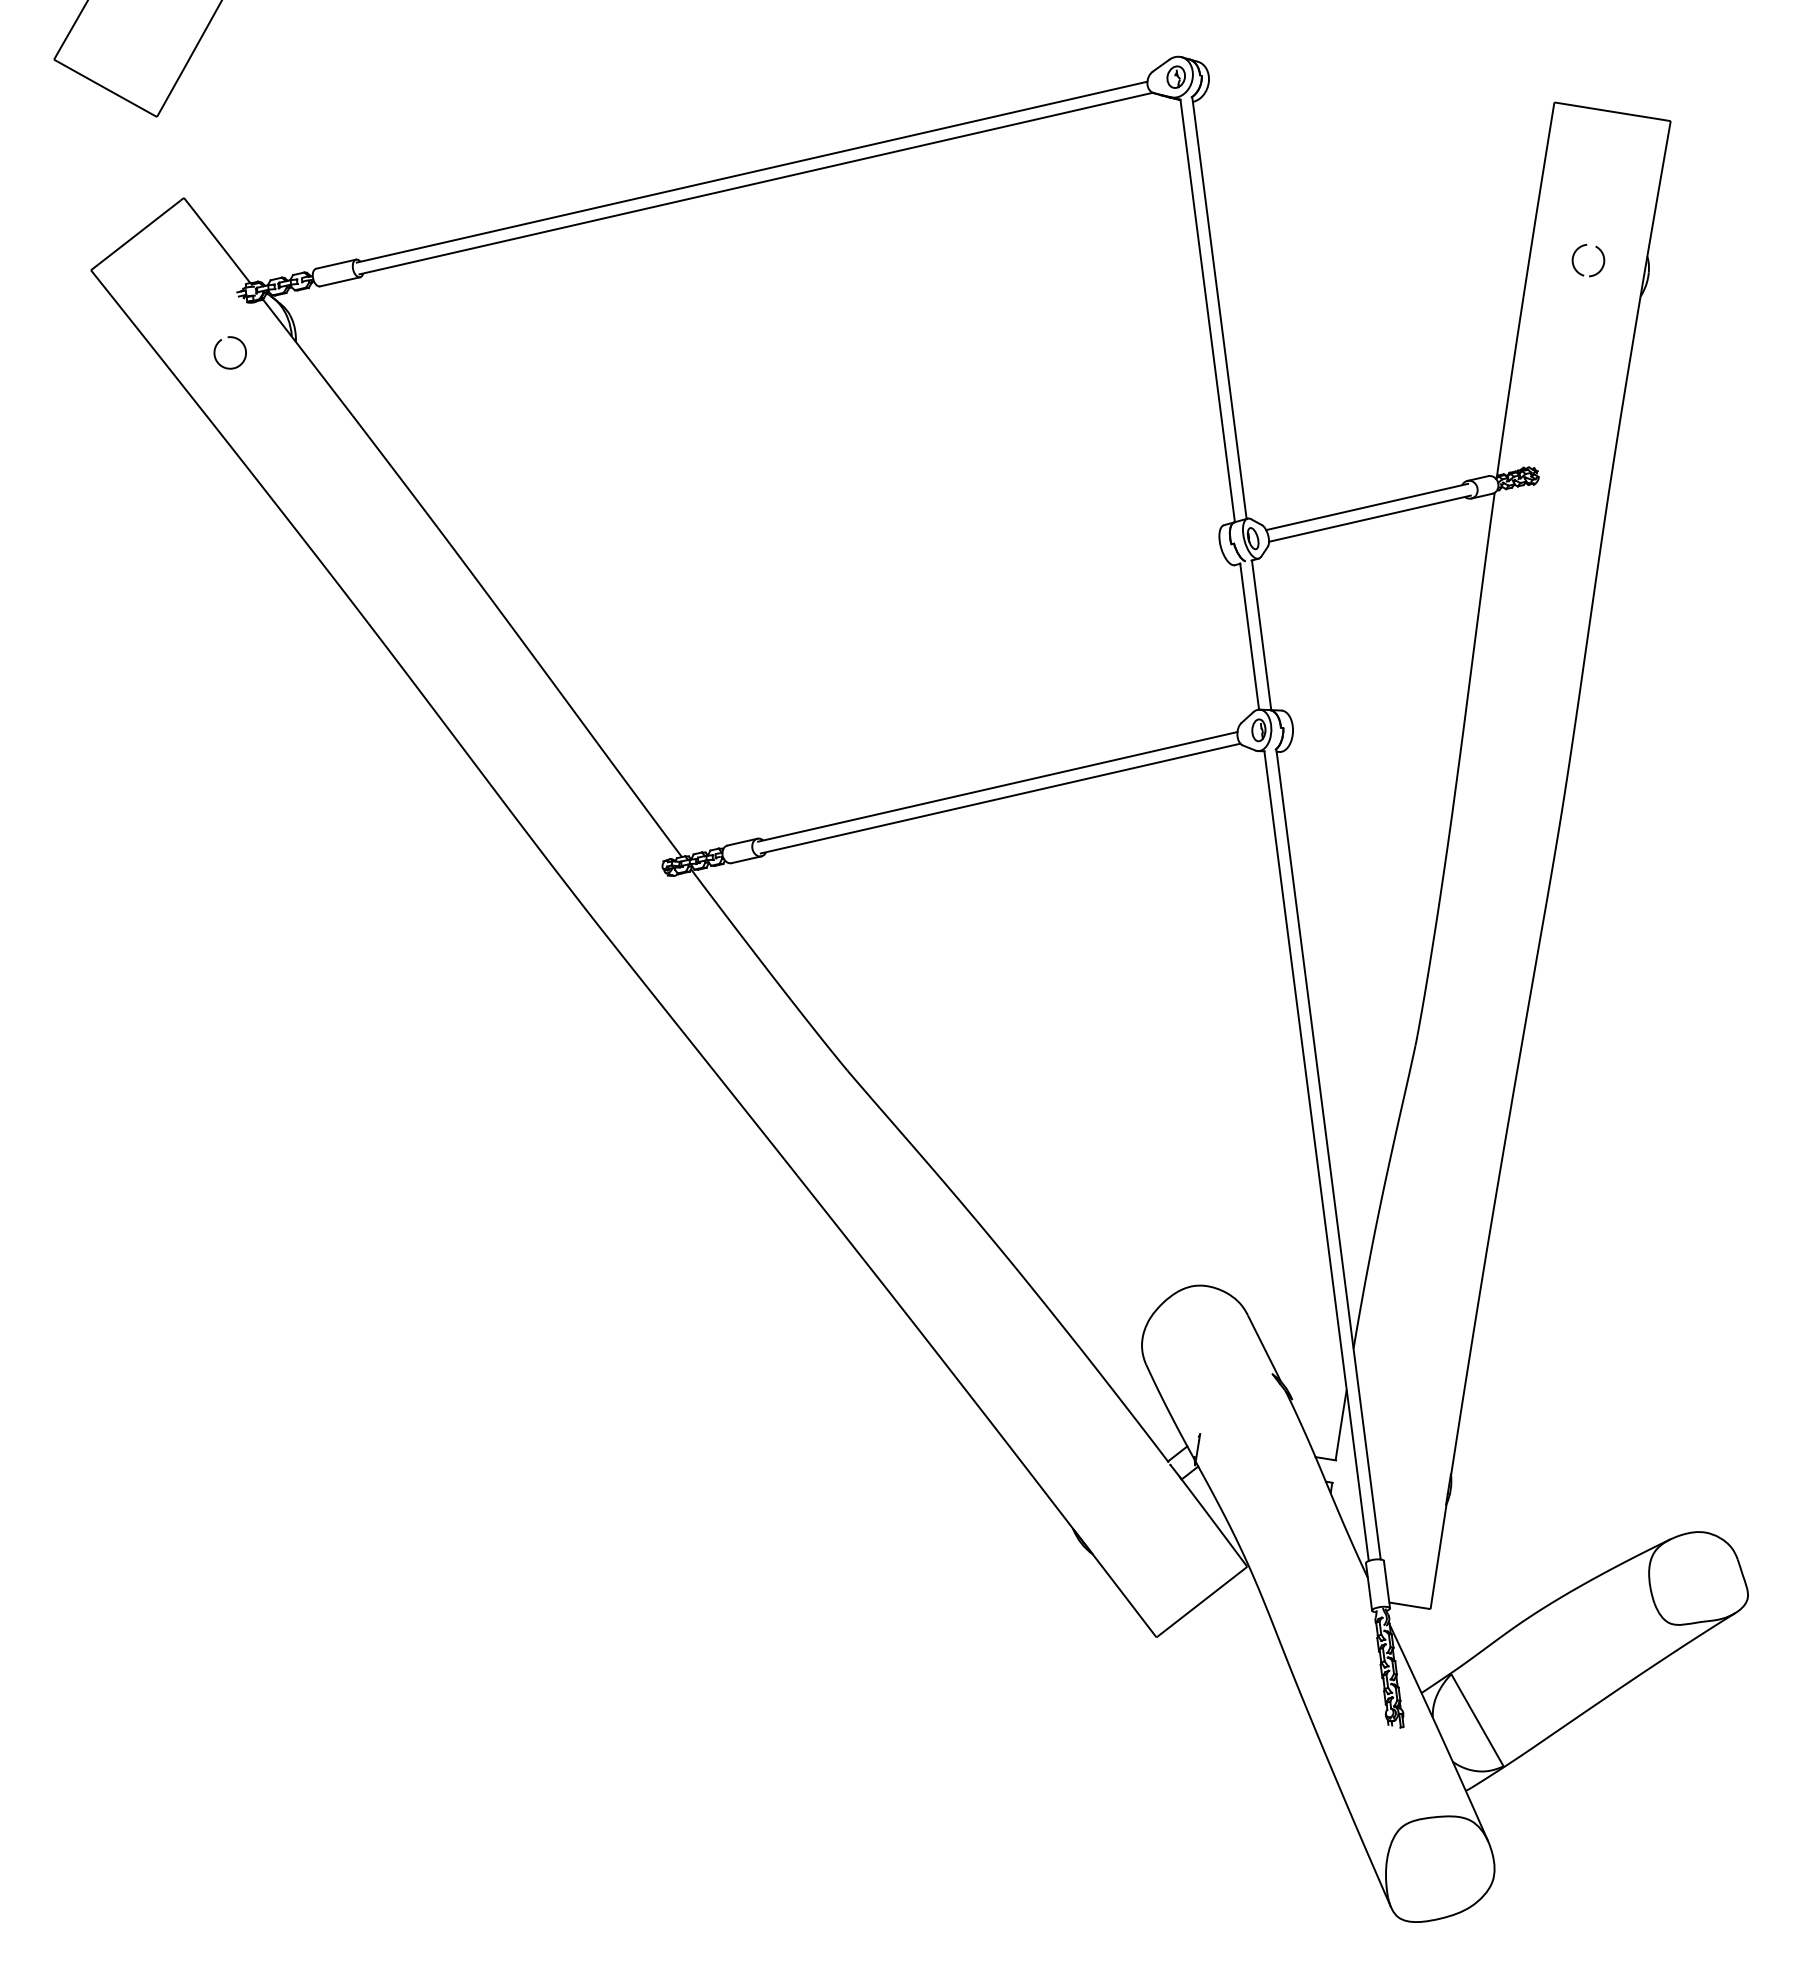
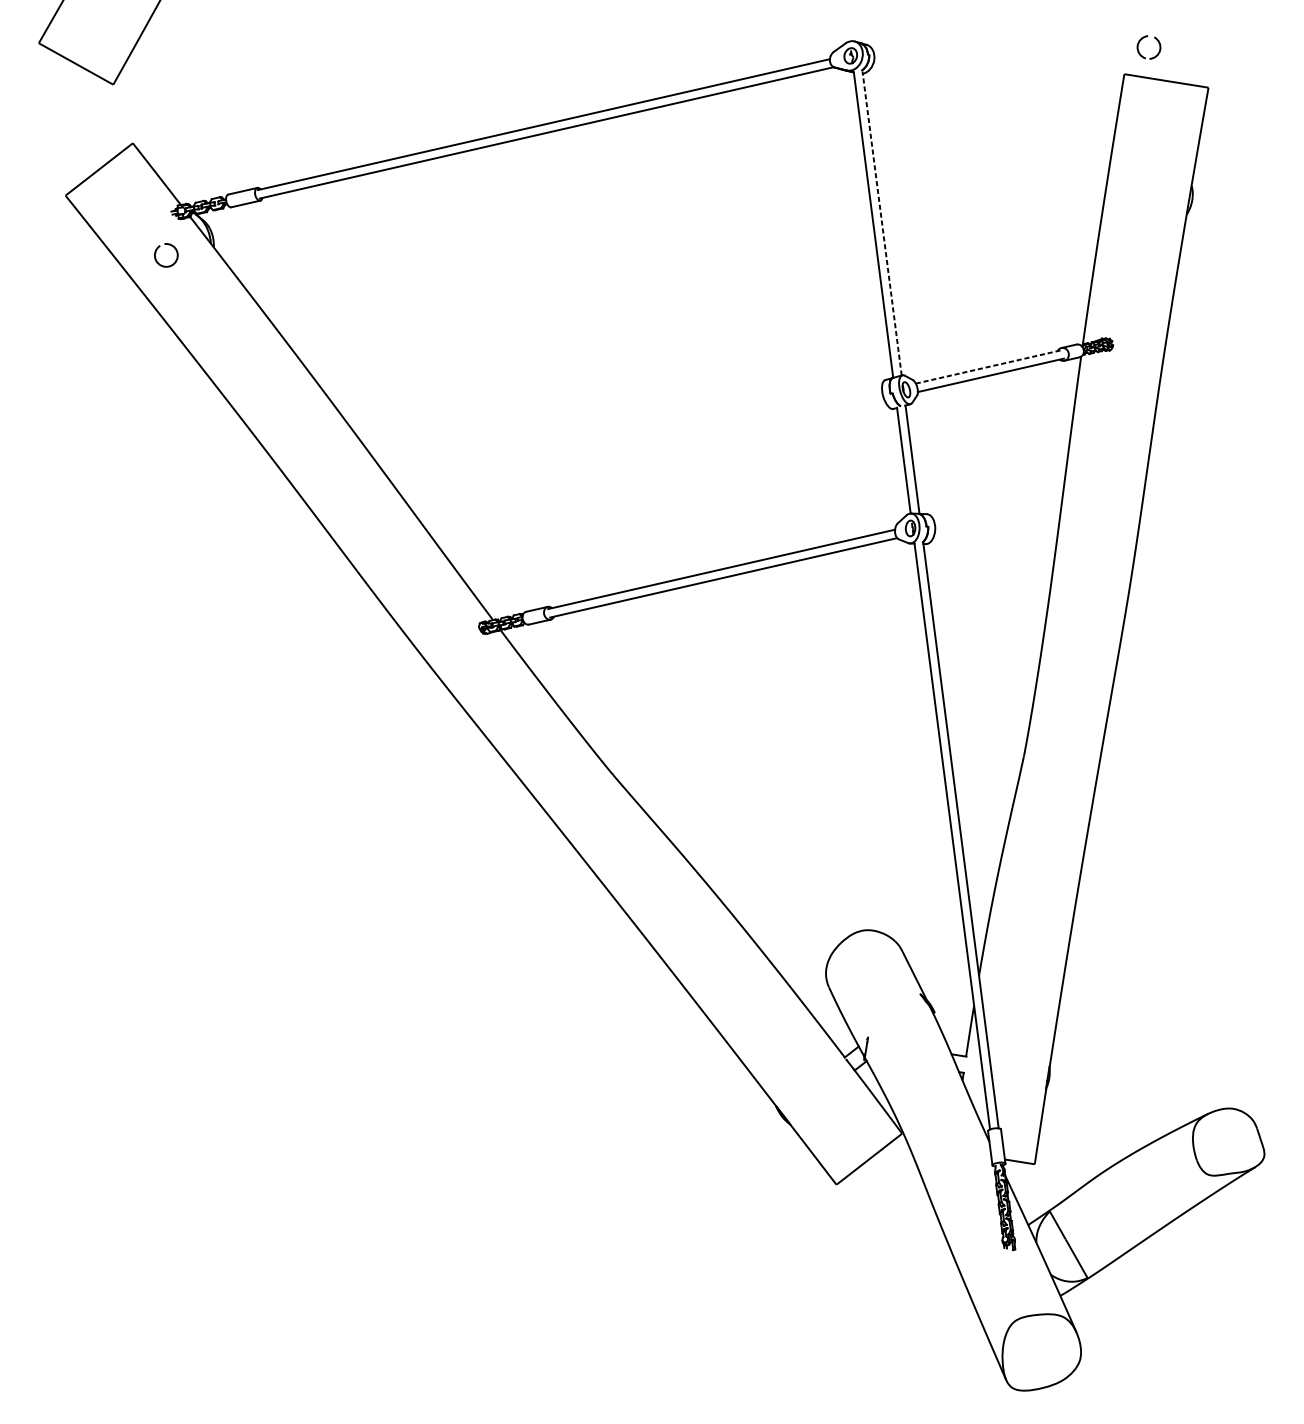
part: (1584, 246) -> (1146, 37), moved
line: (1219, 308) -> (882, 223), solid -> dashed
line: (1367, 507) -> (989, 367), solid -> dashed

